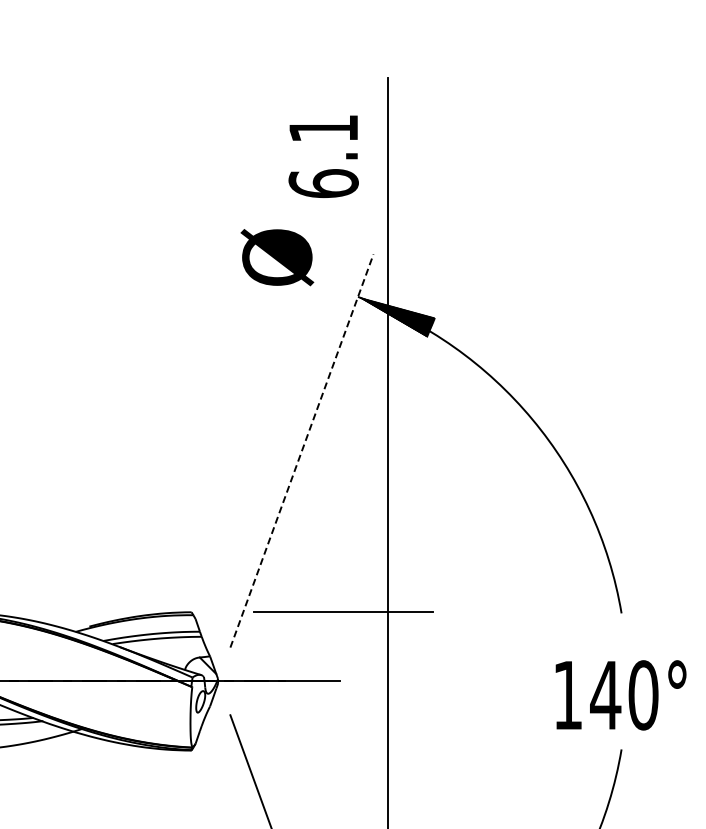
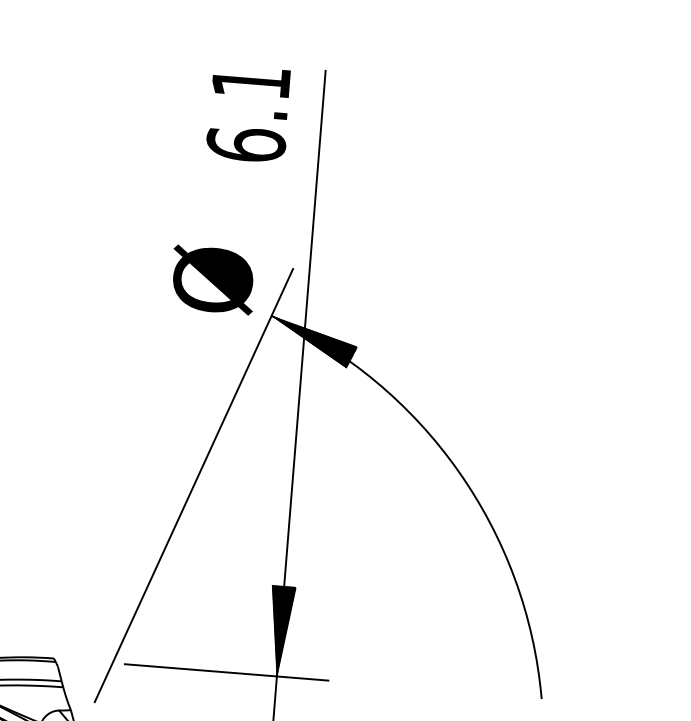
text: (323, 156) -> (248, 113), moved
text: (277, 257) -> (213, 279), moved
line: (302, 450) -> (194, 485), dashed -> solid
hatch: (387, 572) -> (279, 631), added

